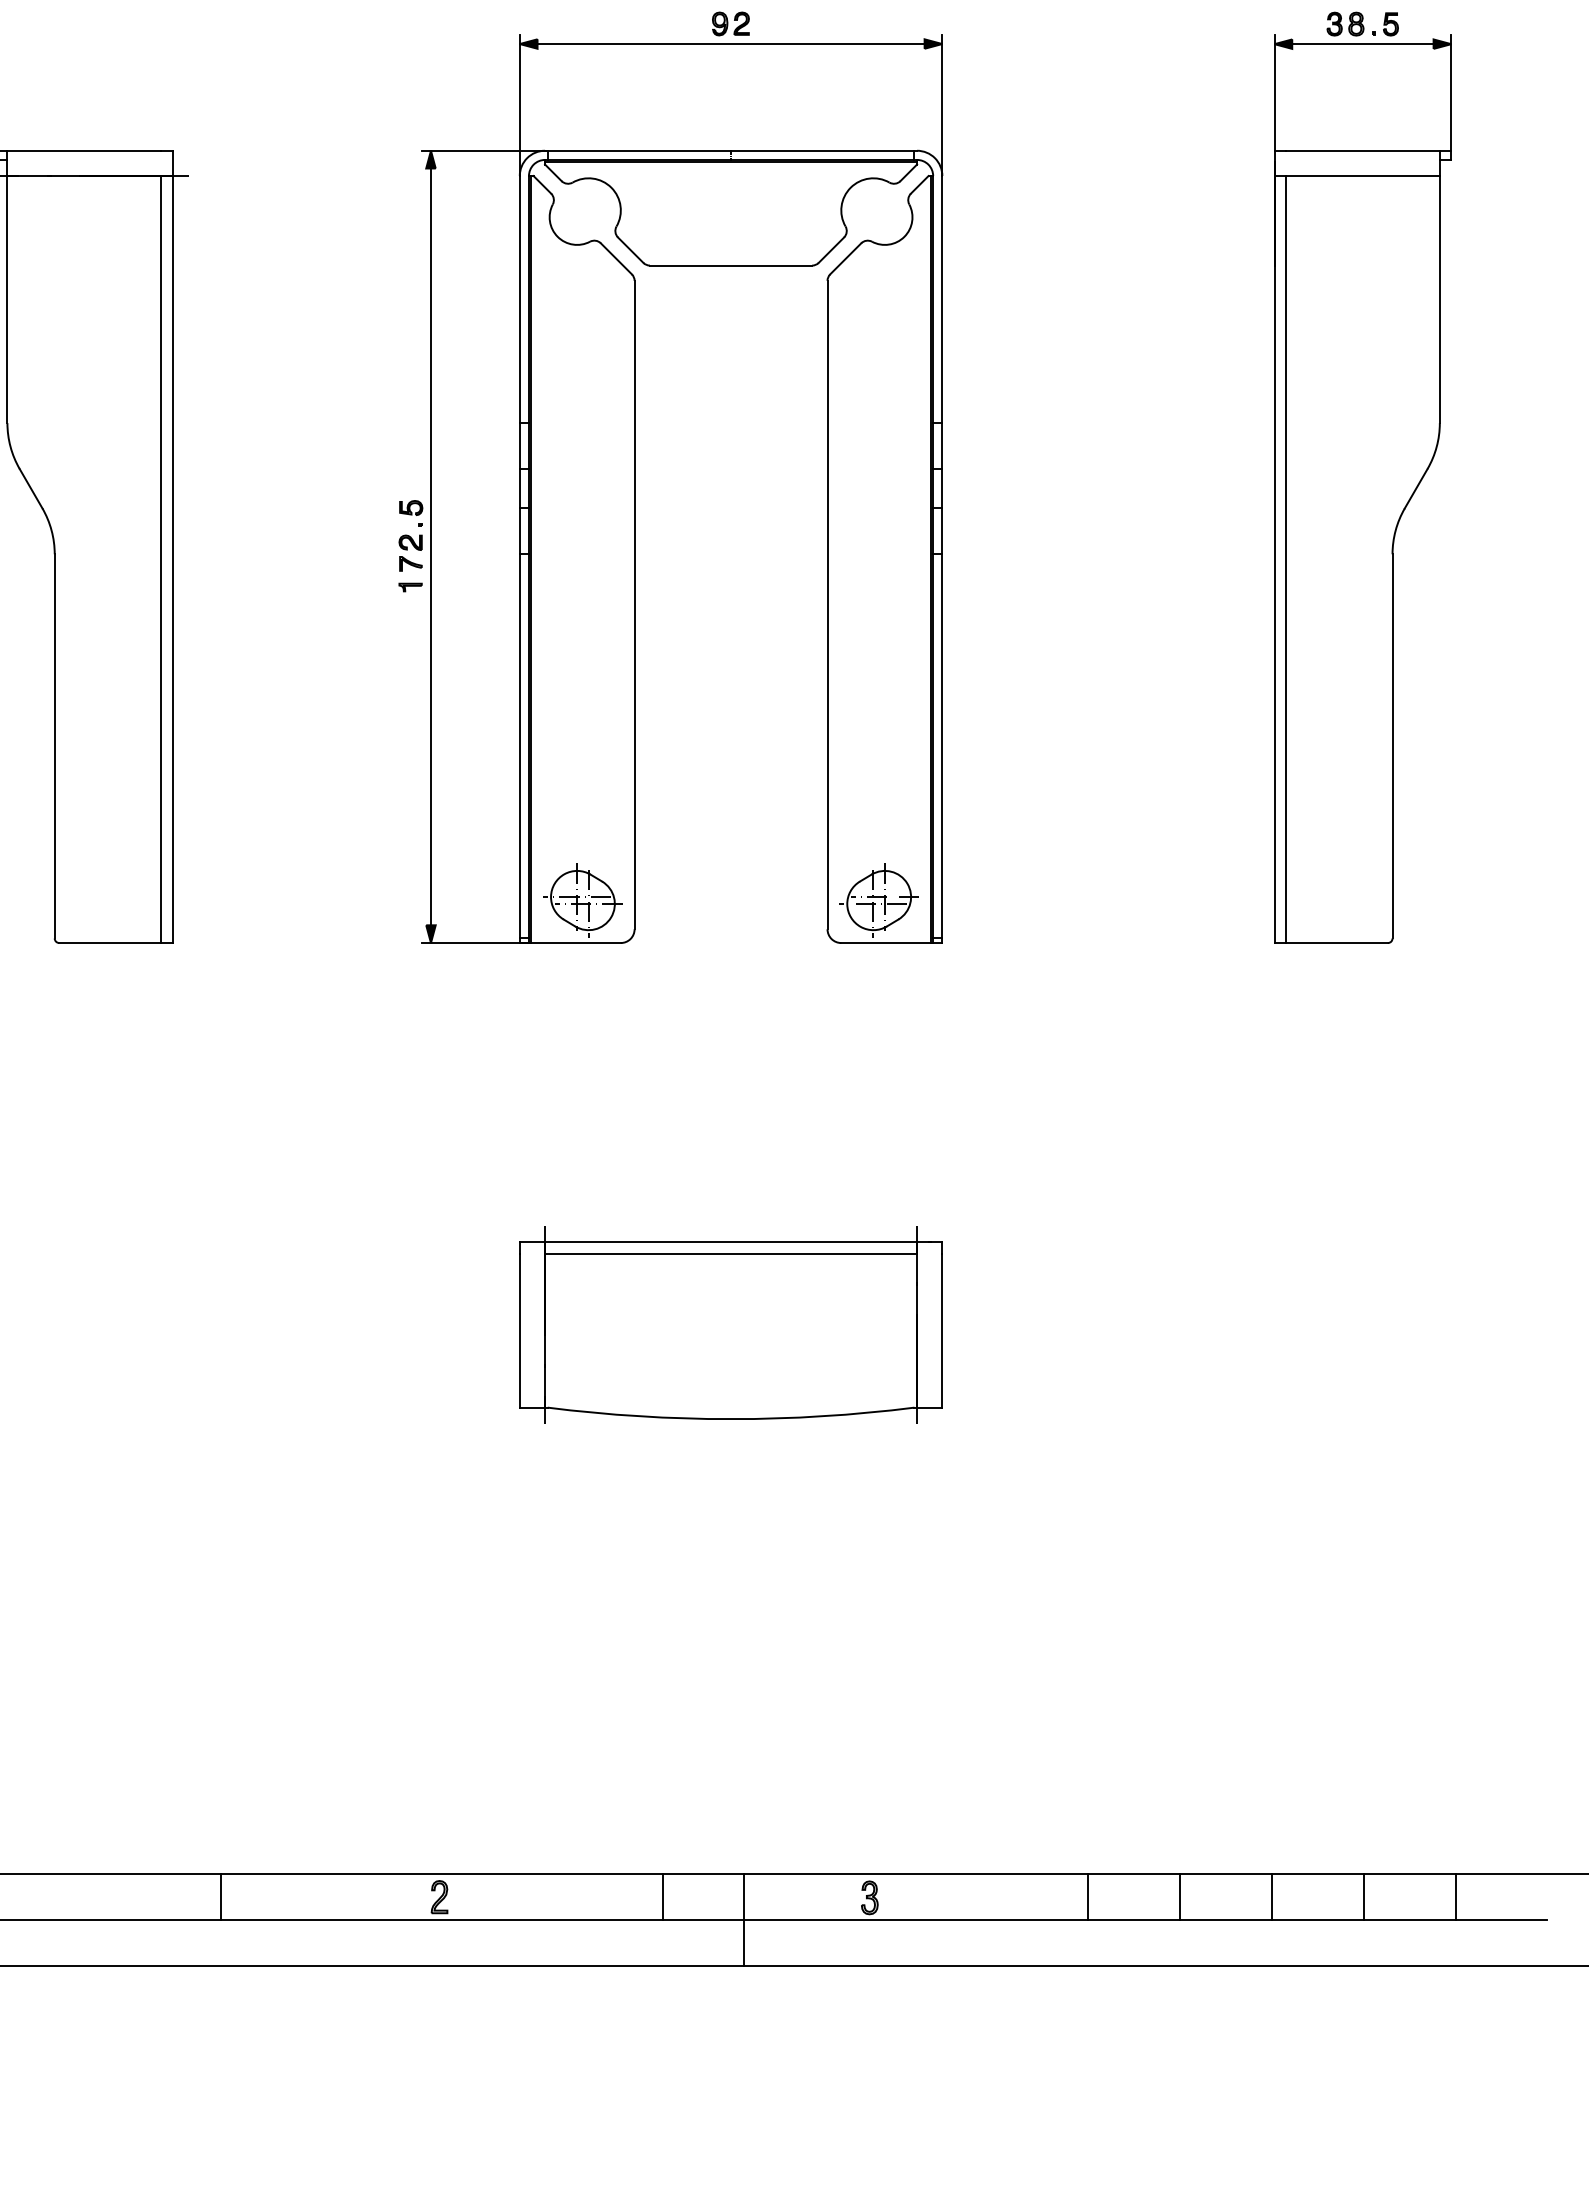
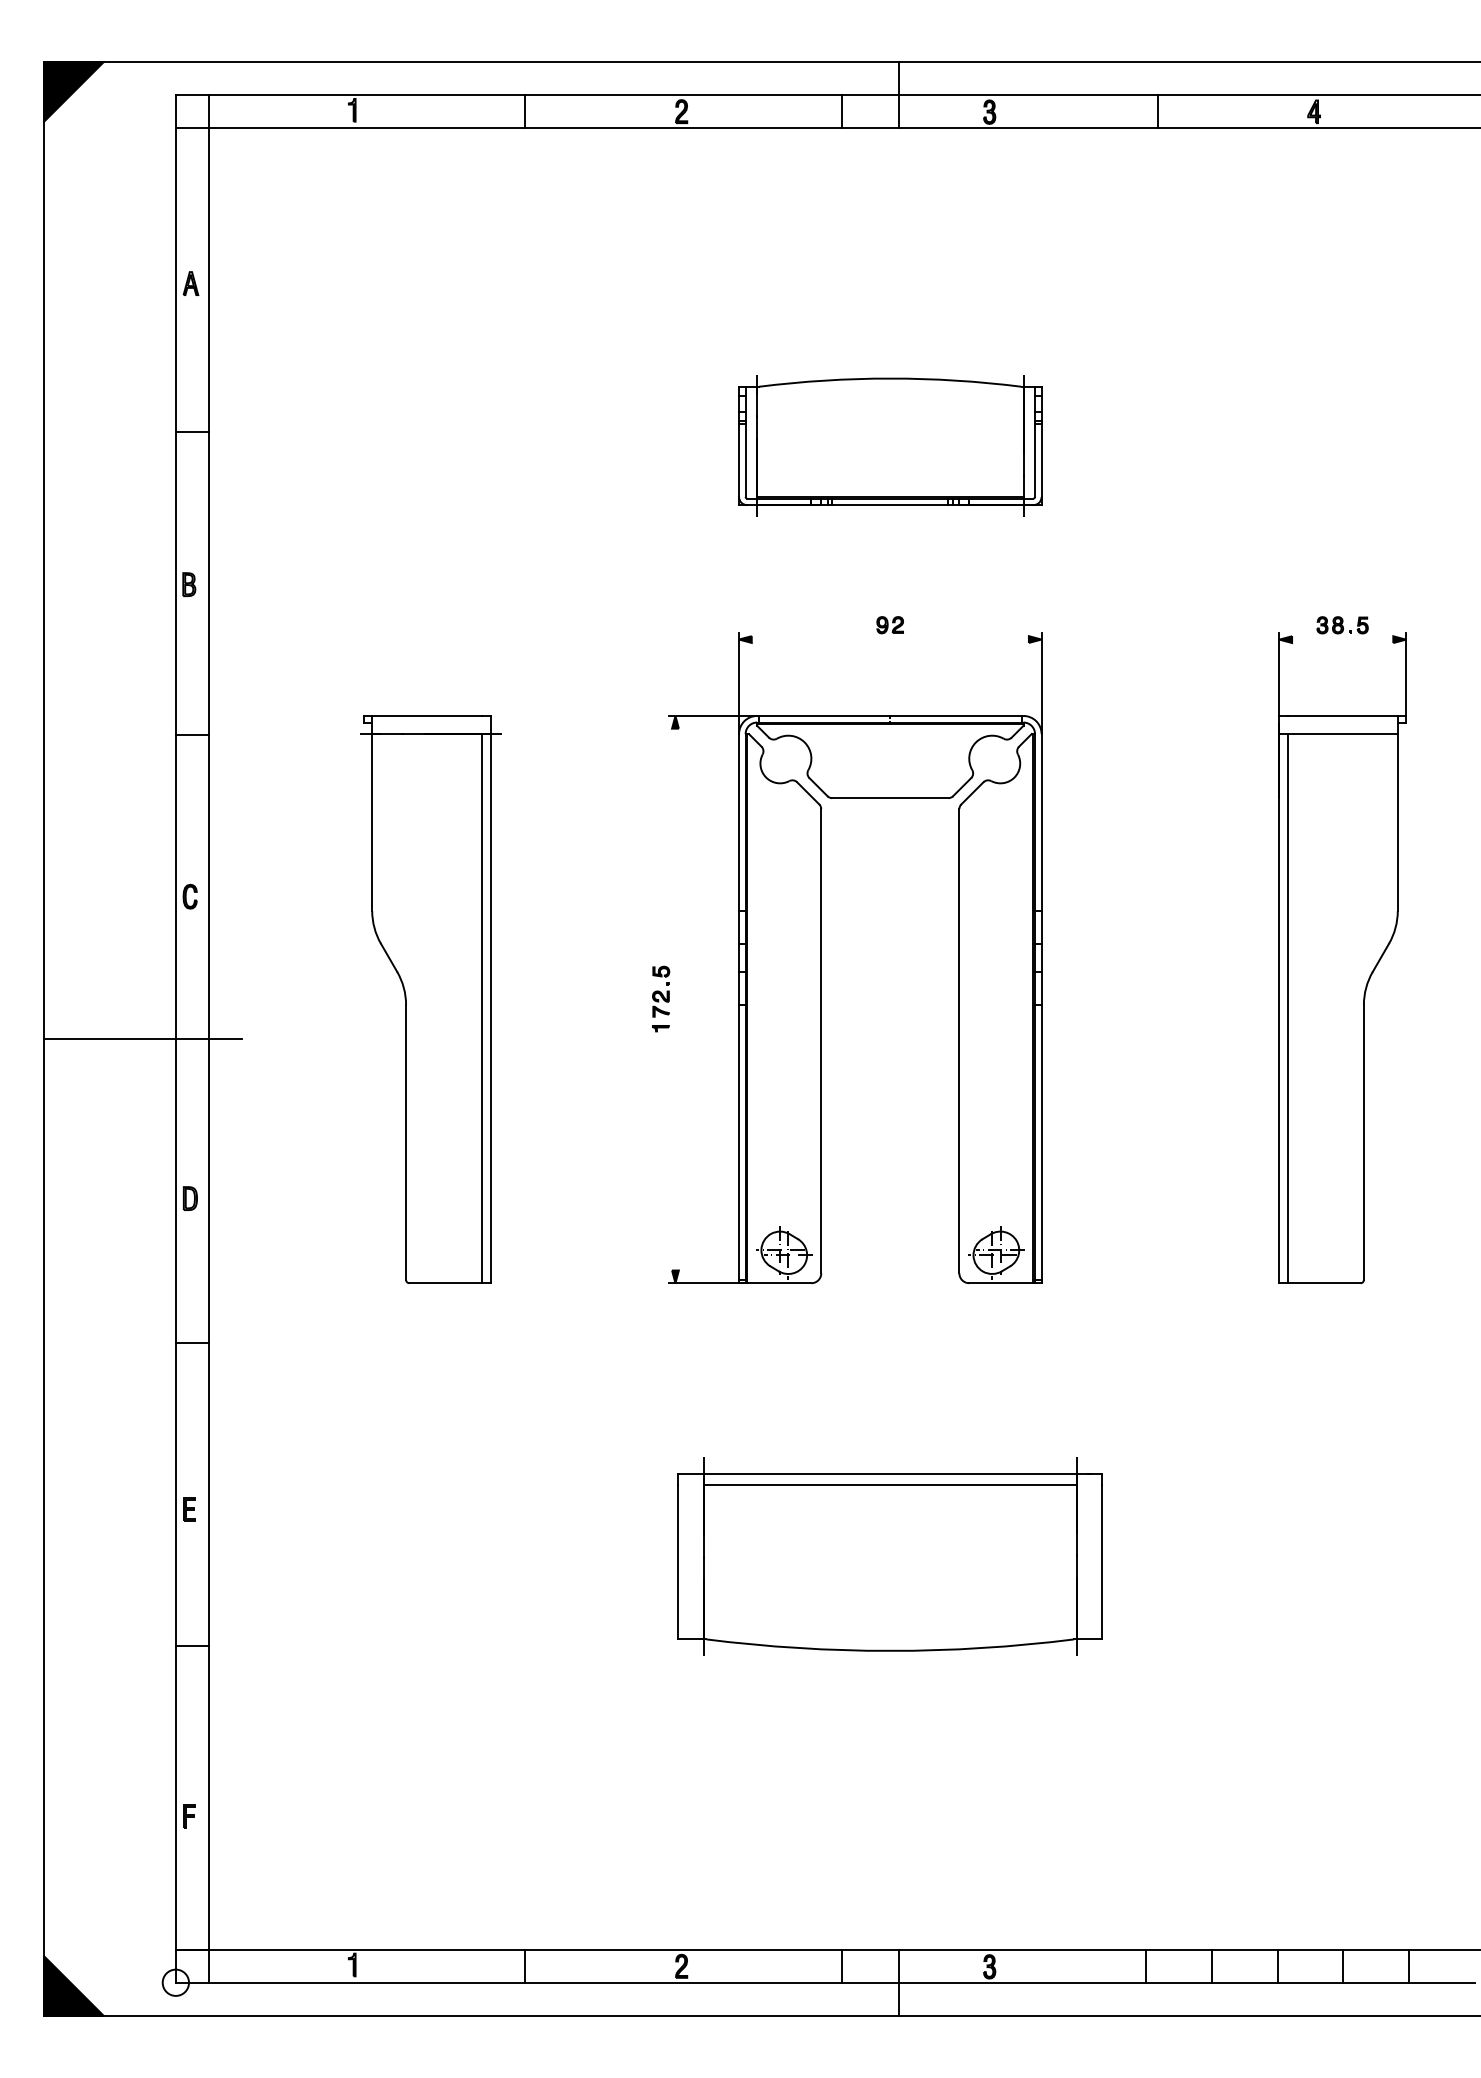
line: (729, 43) -> (889, 639), removed
line: (1362, 43) -> (1342, 639), removed
line: (431, 546) -> (675, 999), removed
part: (731, 1324) -> (890, 1556), size x1.4

